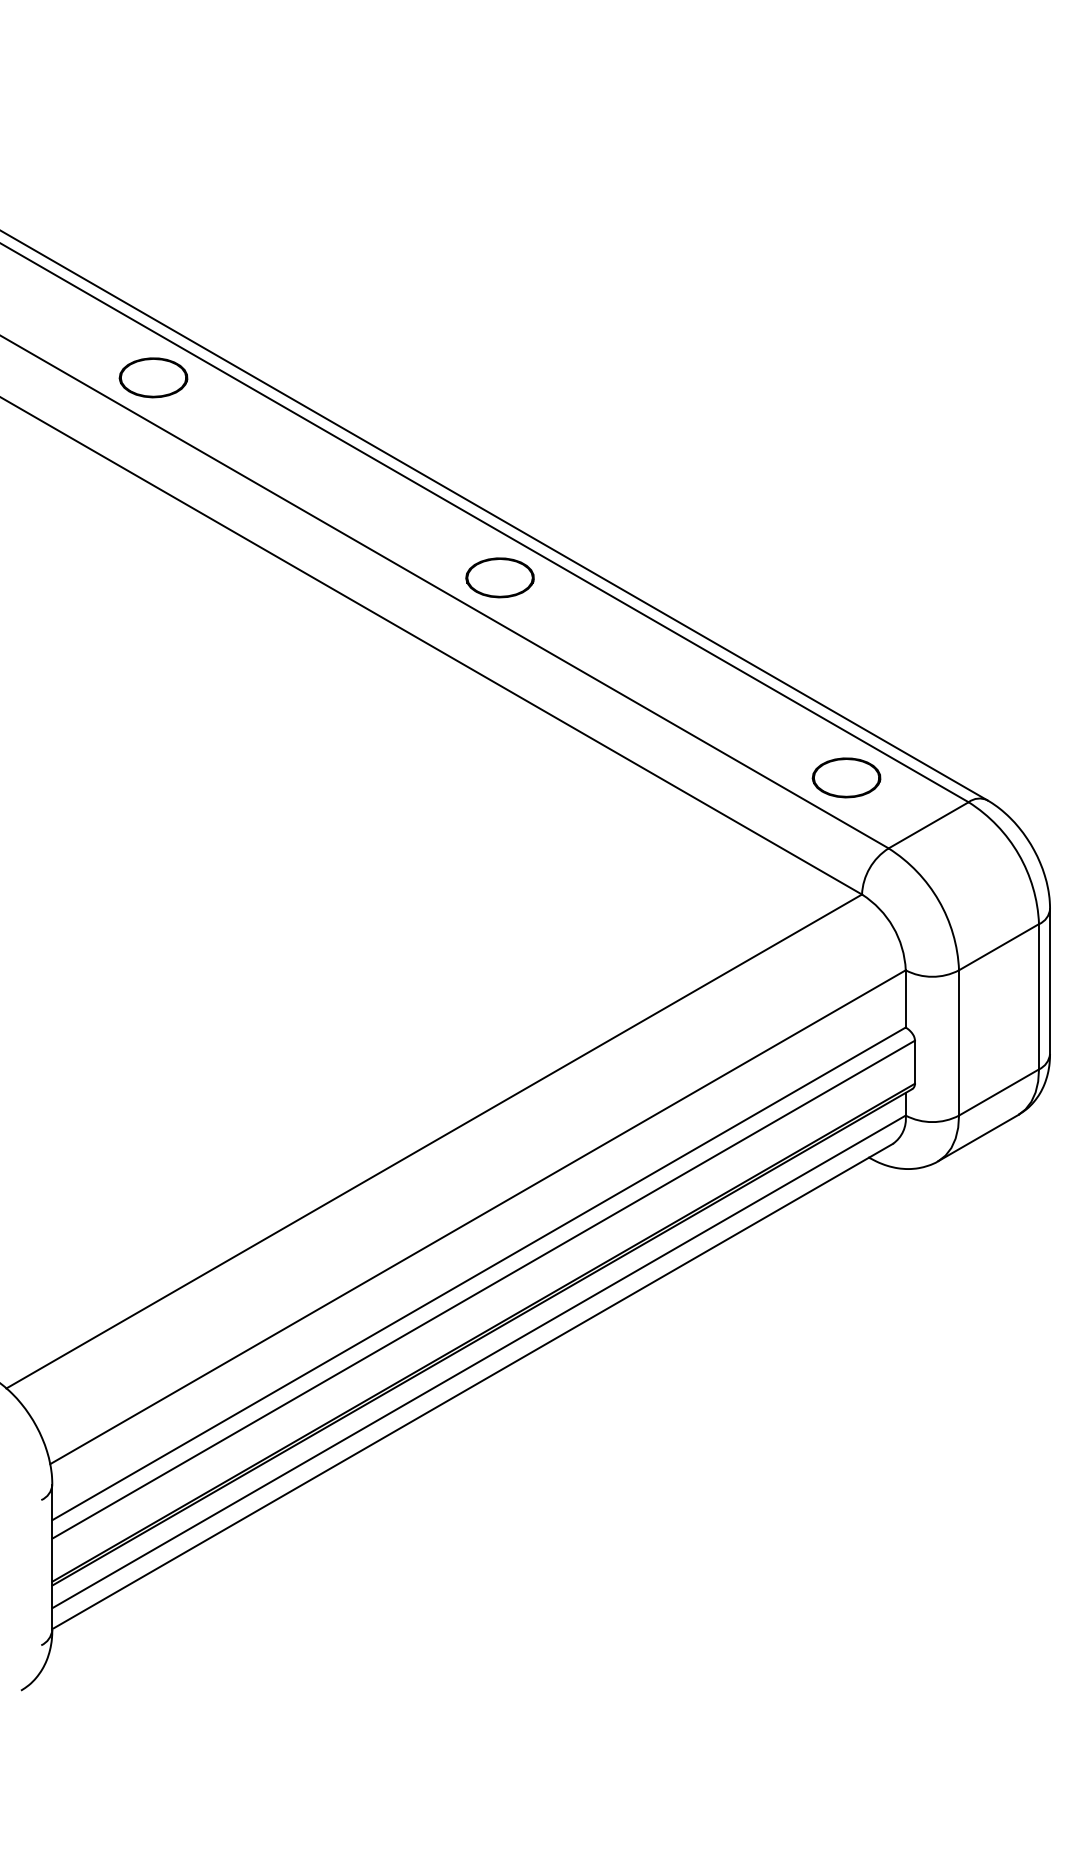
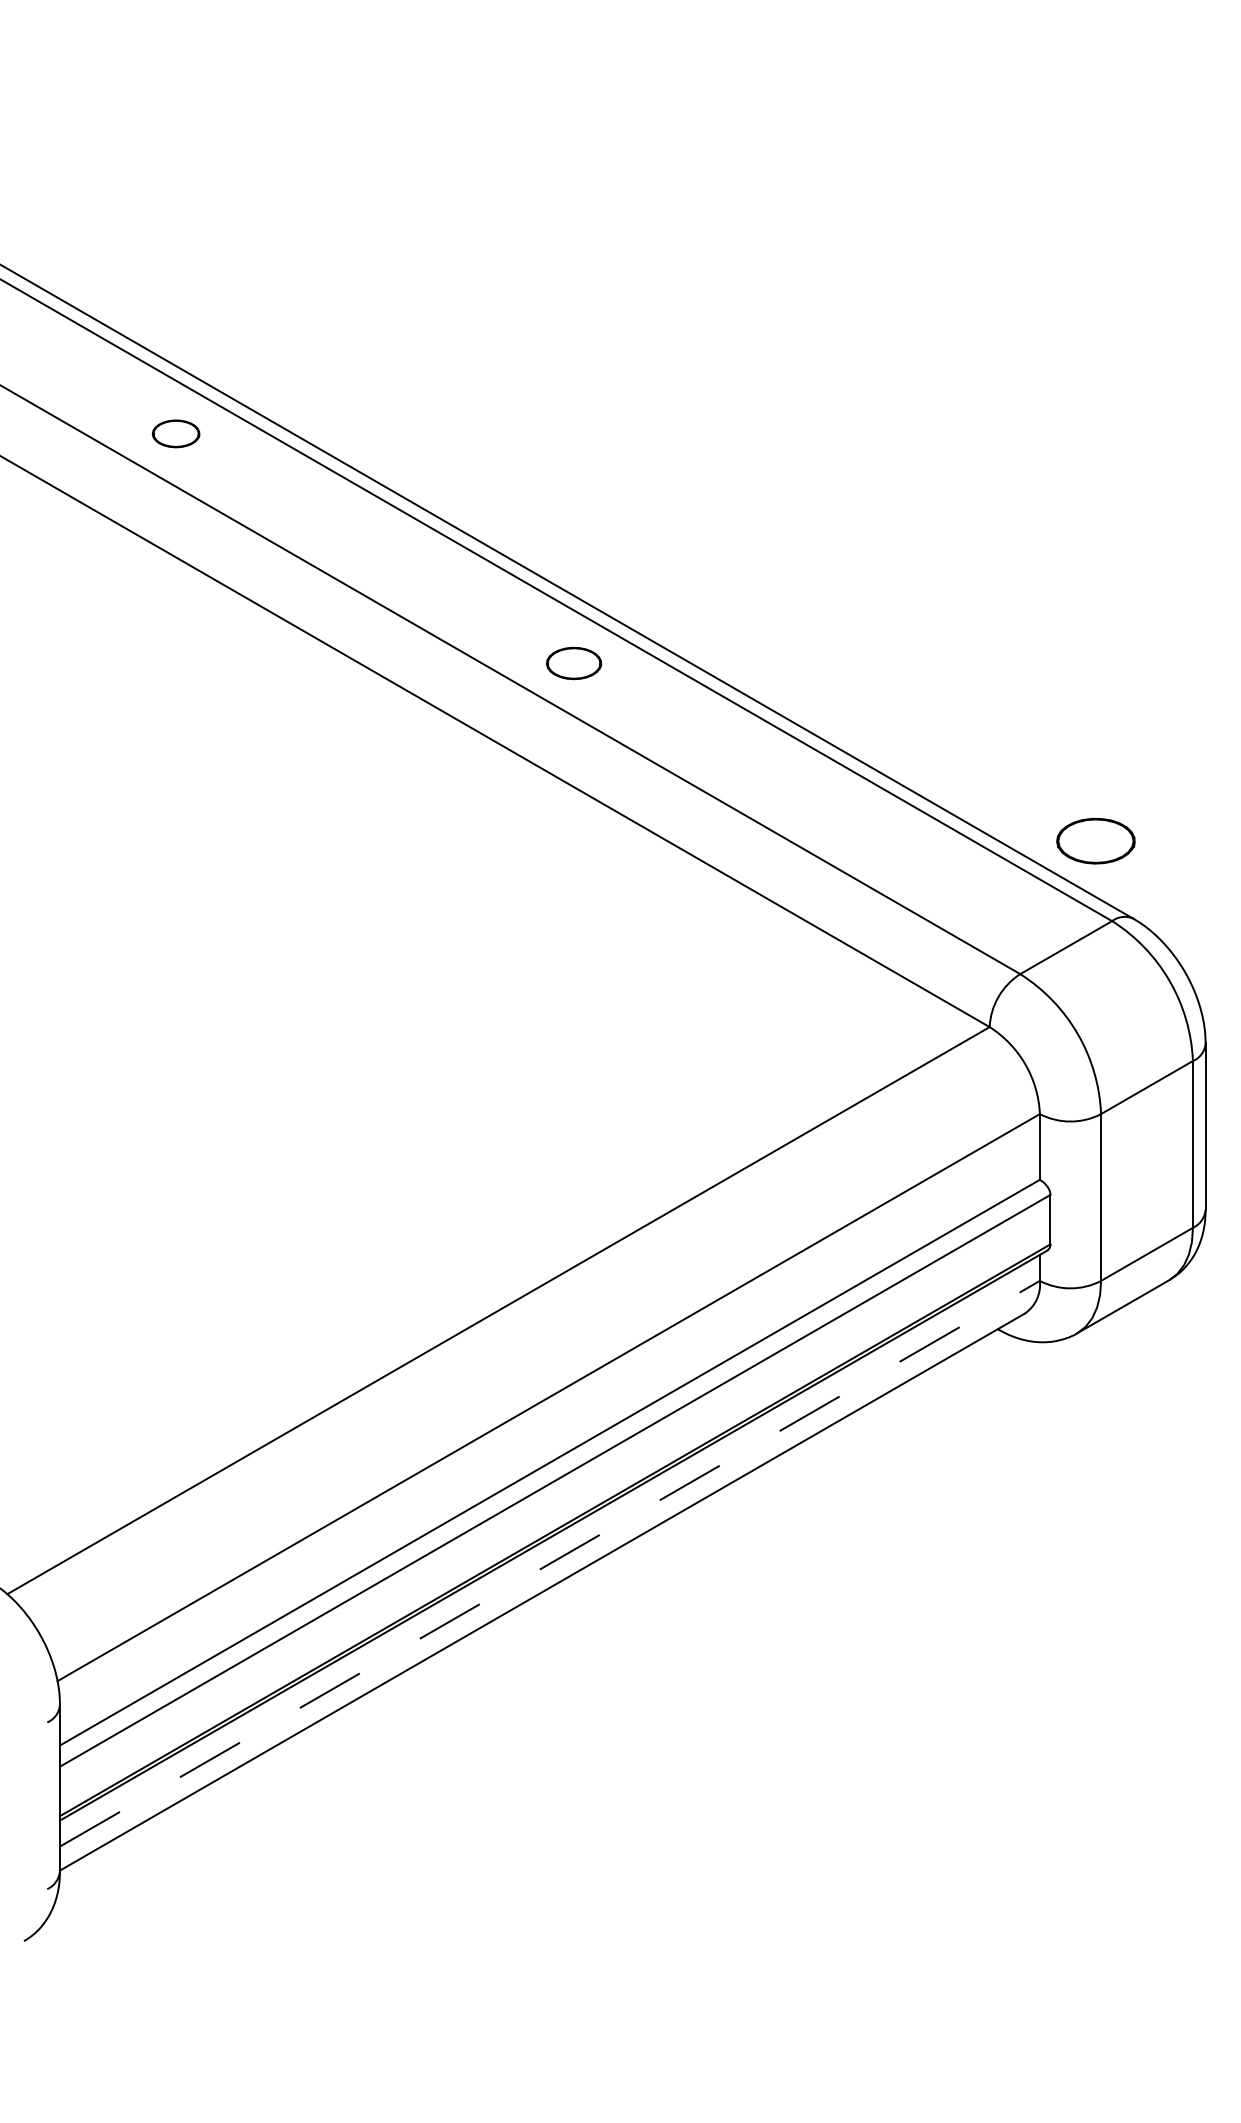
part: (152, 377) -> (175, 433), size x0.6
part: (499, 577) -> (573, 663), size x0.7
part: (846, 777) -> (1095, 840), moved
line: (478, 1361) -> (549, 1563), solid -> dashed

